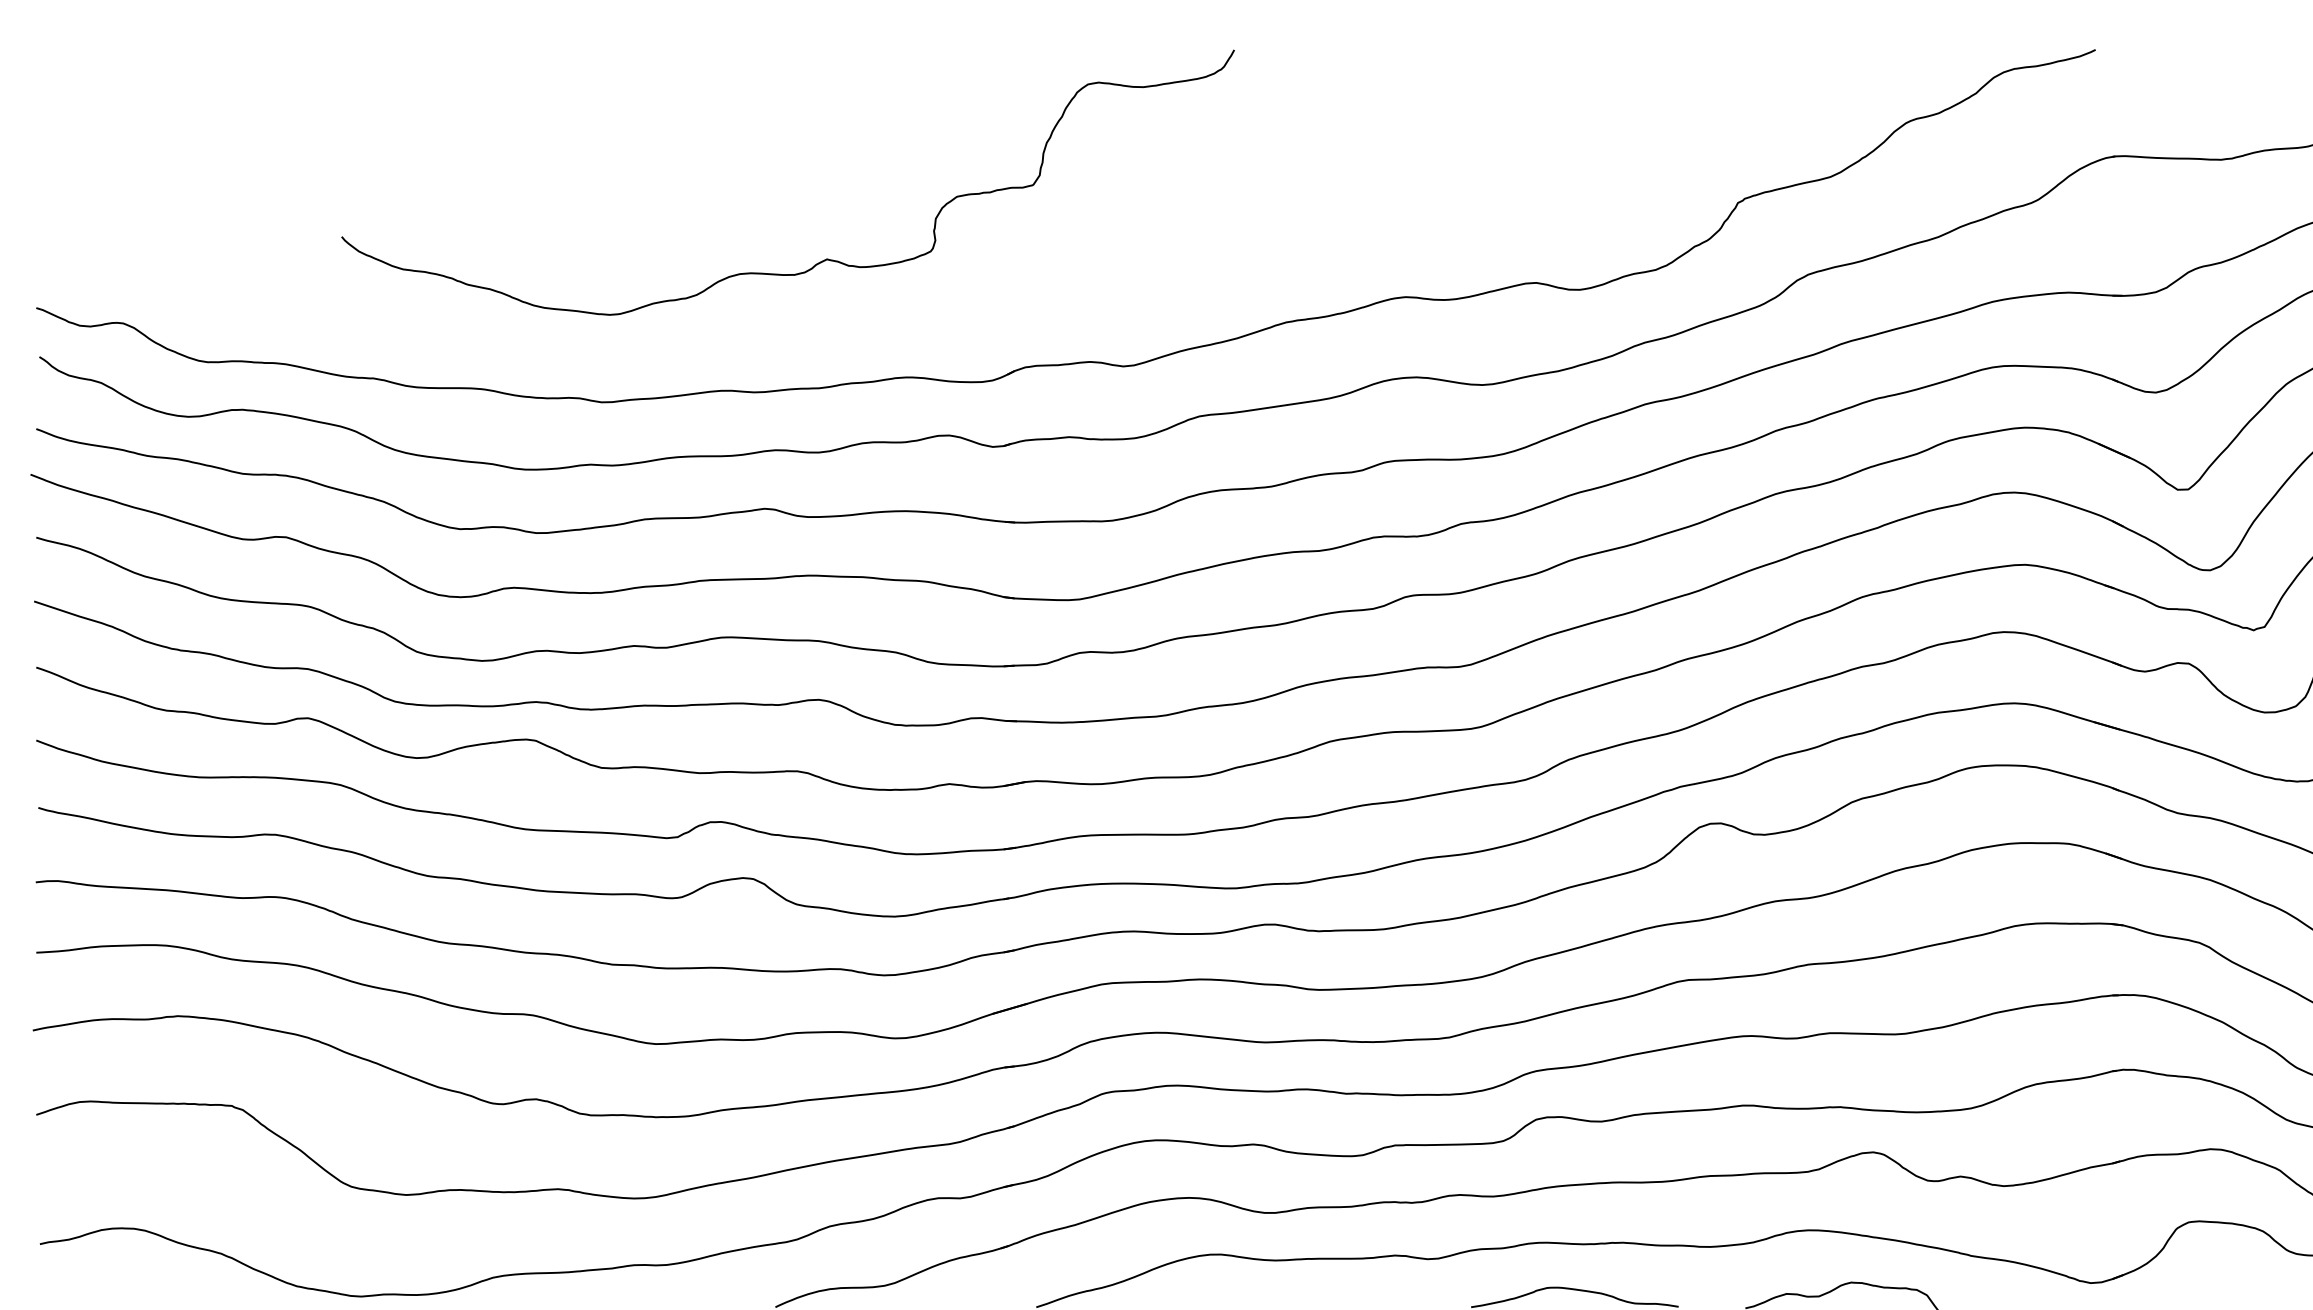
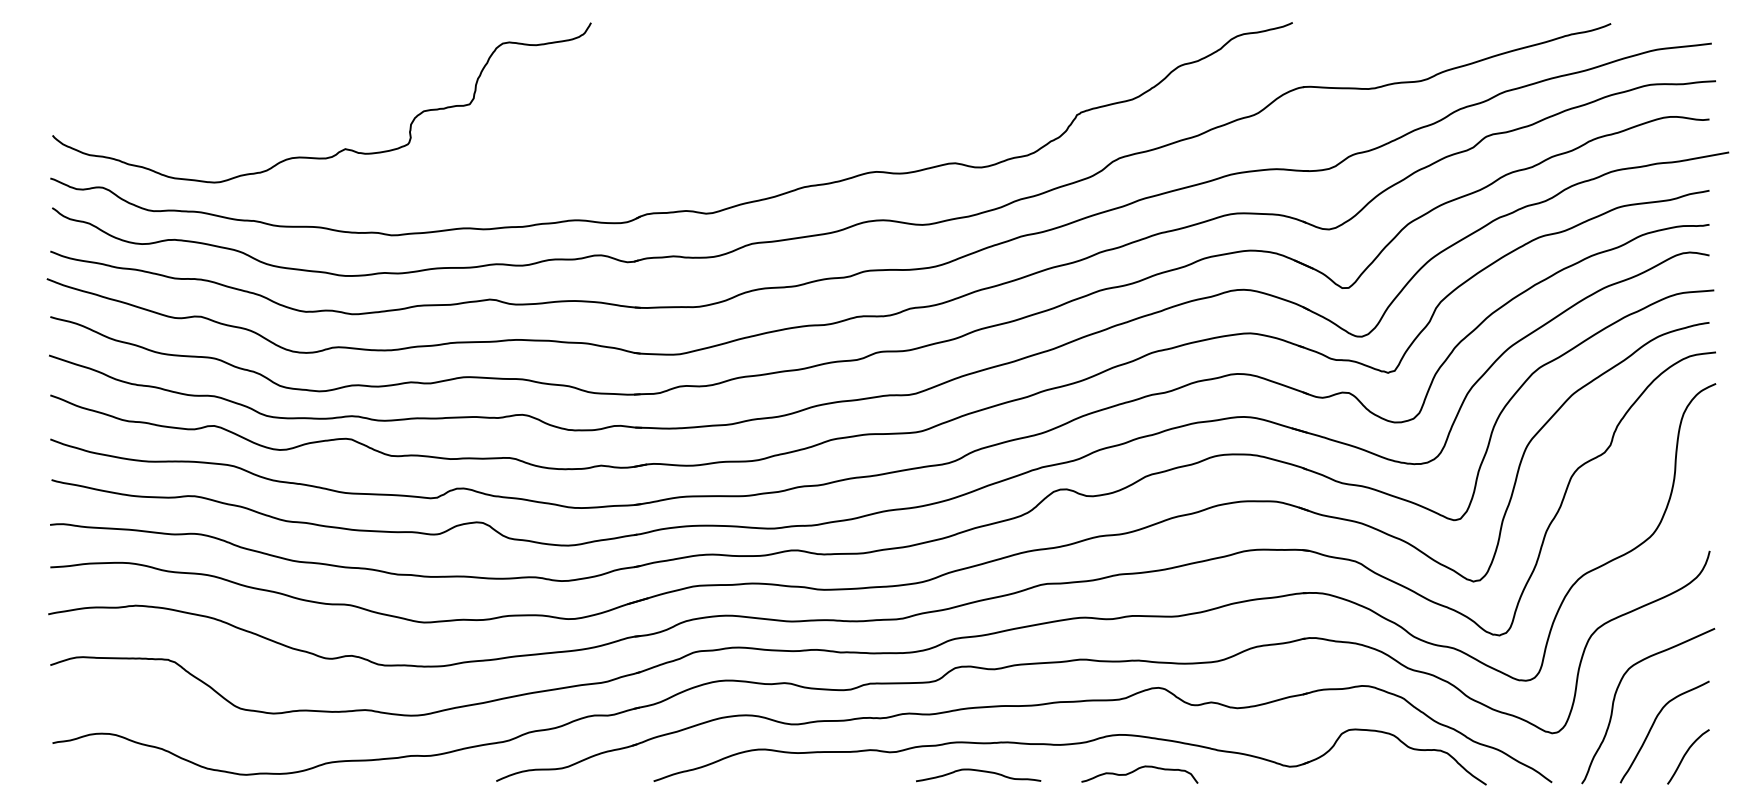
curve: (825, 258) -> (344, 148), moved

